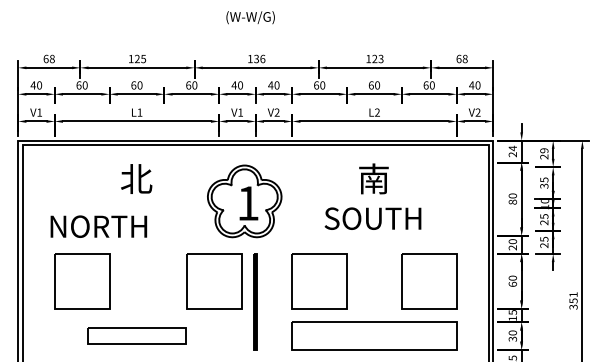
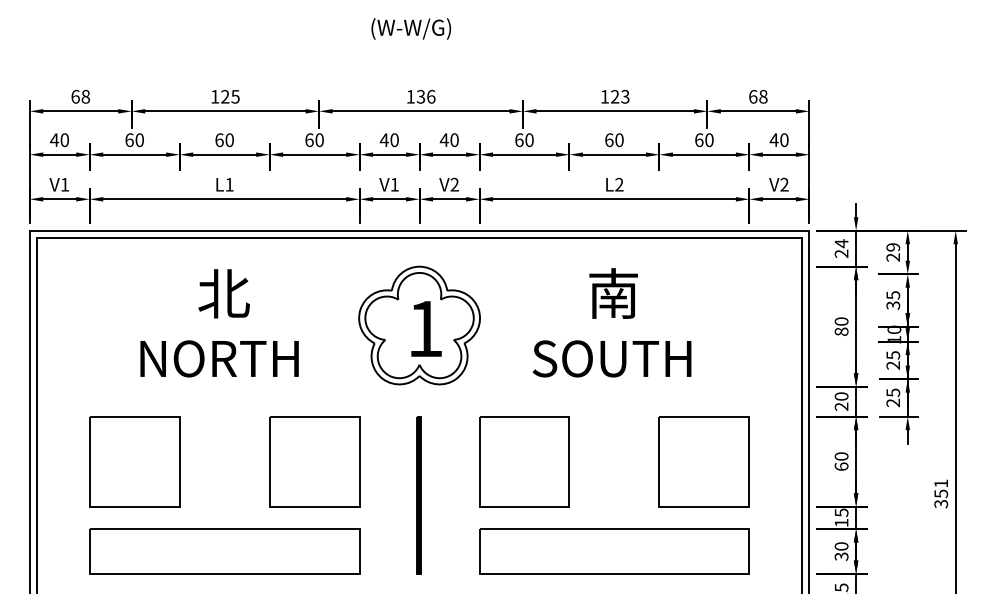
part: (244, 201) -> (419, 325), moved
text: (98, 226) -> (218, 358), moved
part: (214, 281) -> (314, 461), moved
part: (136, 335) -> (223, 550), size x1.67

